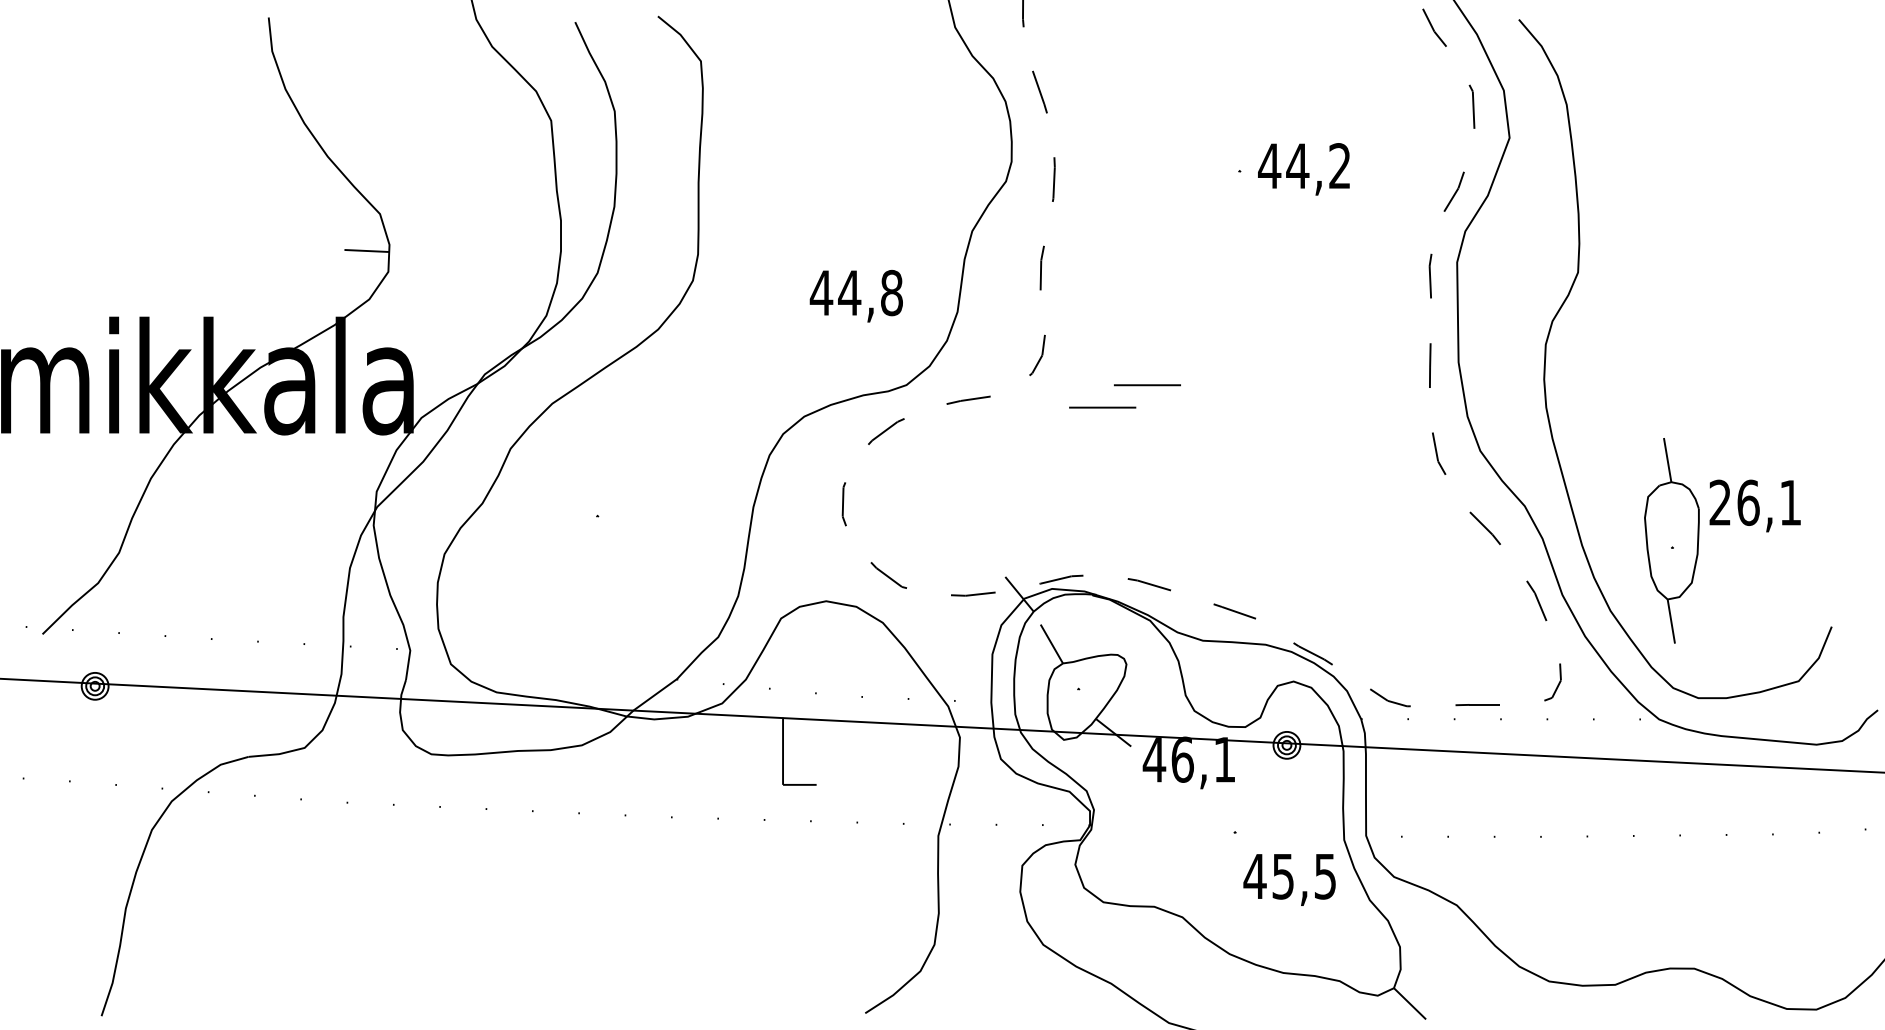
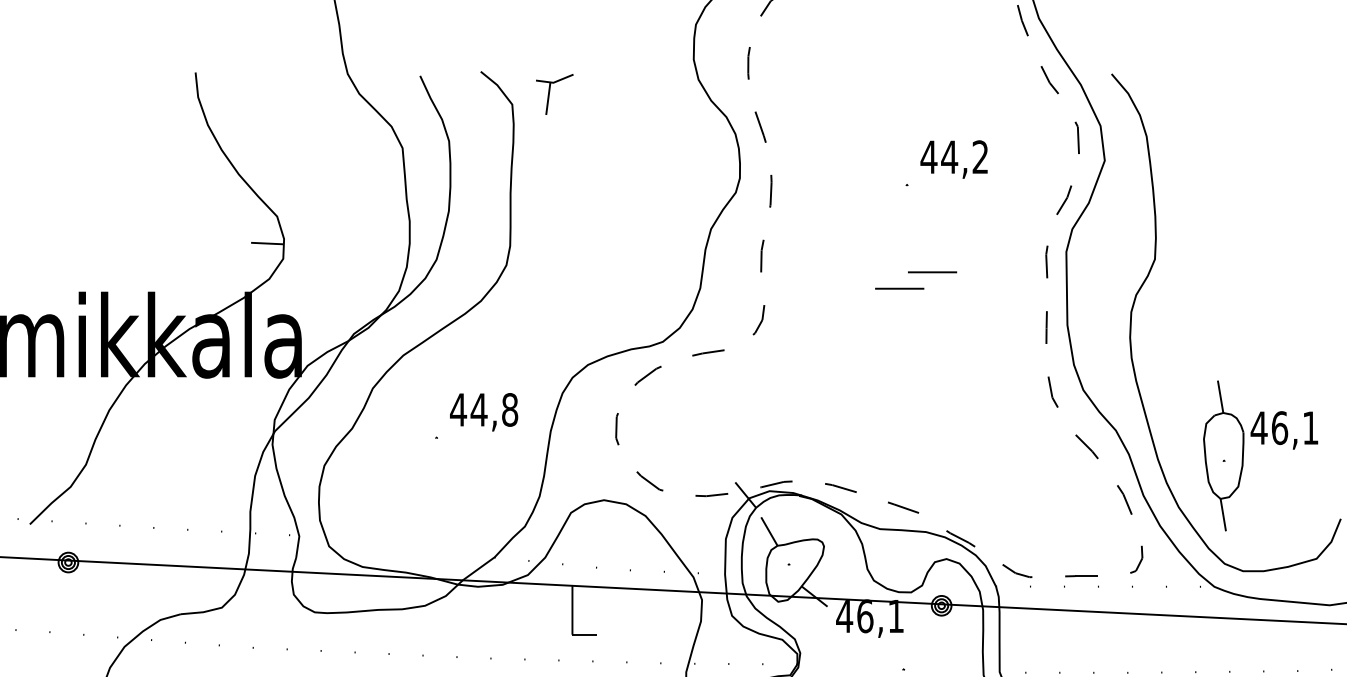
part: (752, 44) -> (550, 92), added
text: (1303, 169) -> (953, 159), moved
text: (855, 296) -> (483, 412), moved
part: (1124, 386) -> (915, 273), moved
text: (1719, 502) -> (1258, 427), 26,1 -> 46,1

